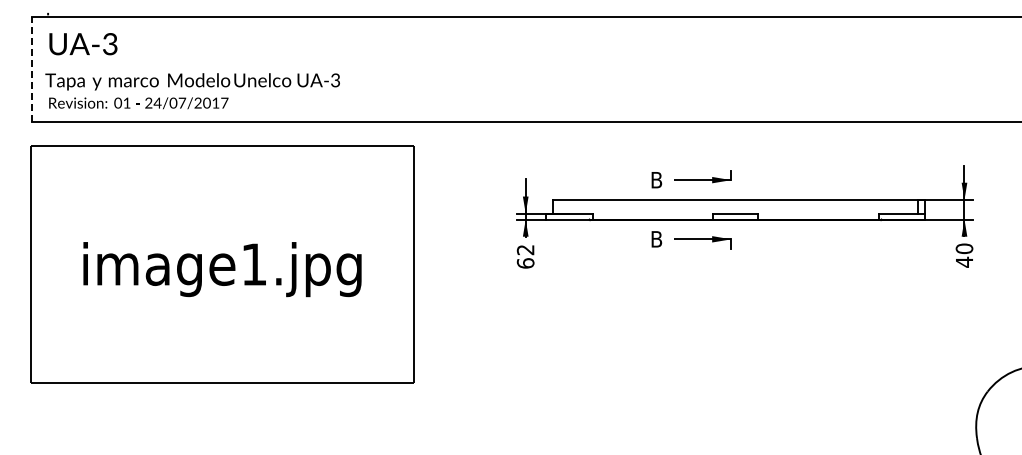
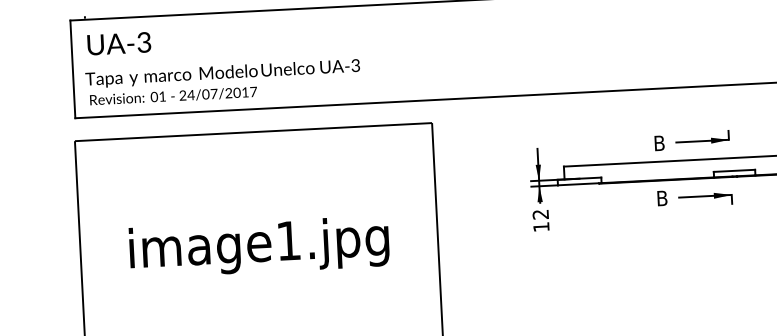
line: (32, 68) -> (73, 68), dashed -> solid
text: (525, 263) -> (541, 227), 62 -> 12

